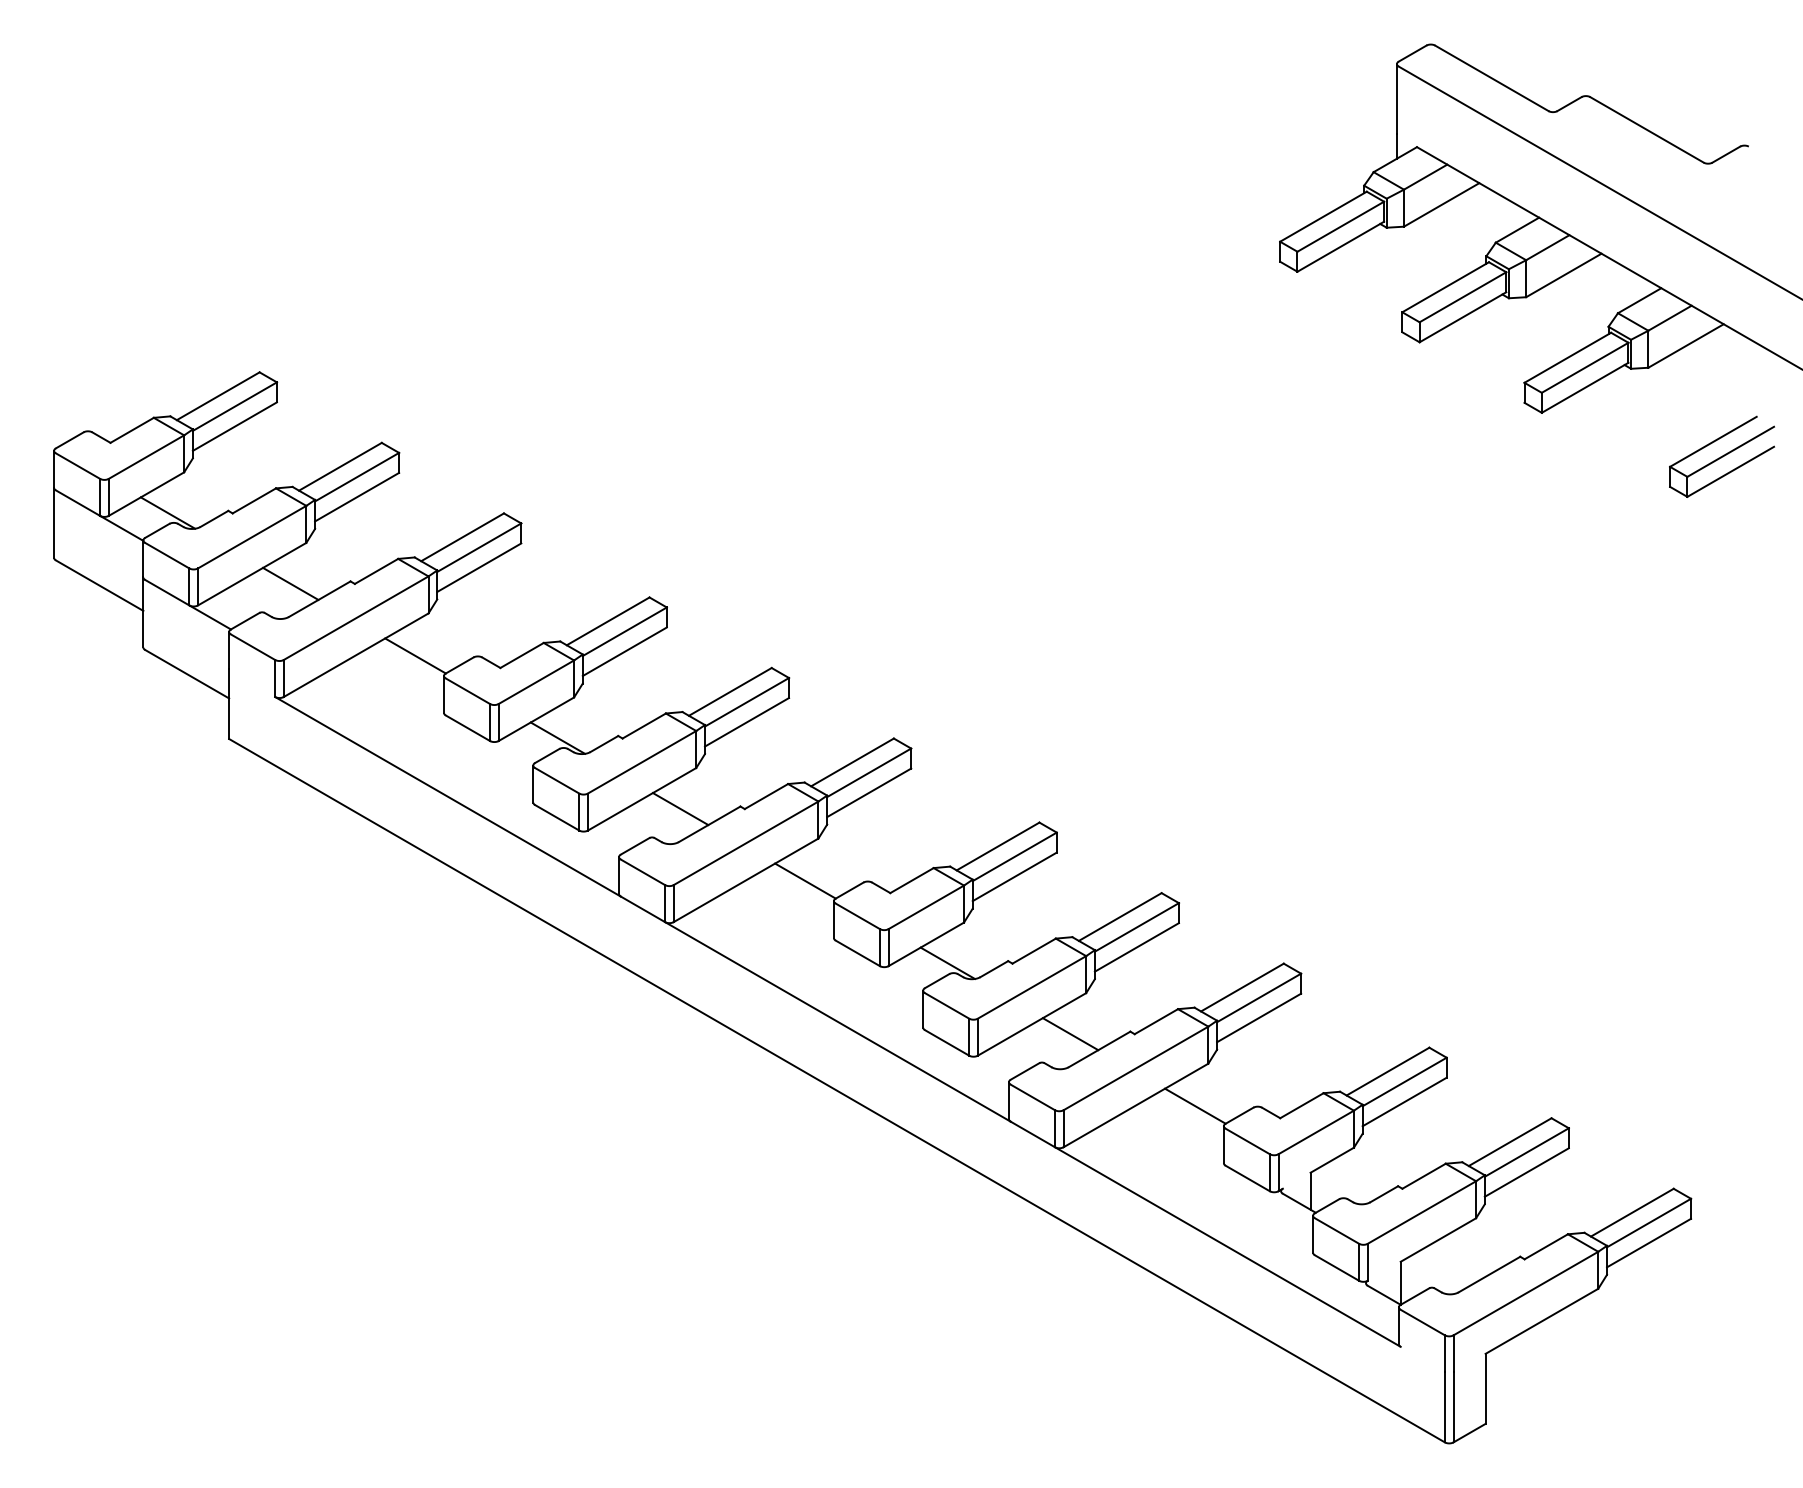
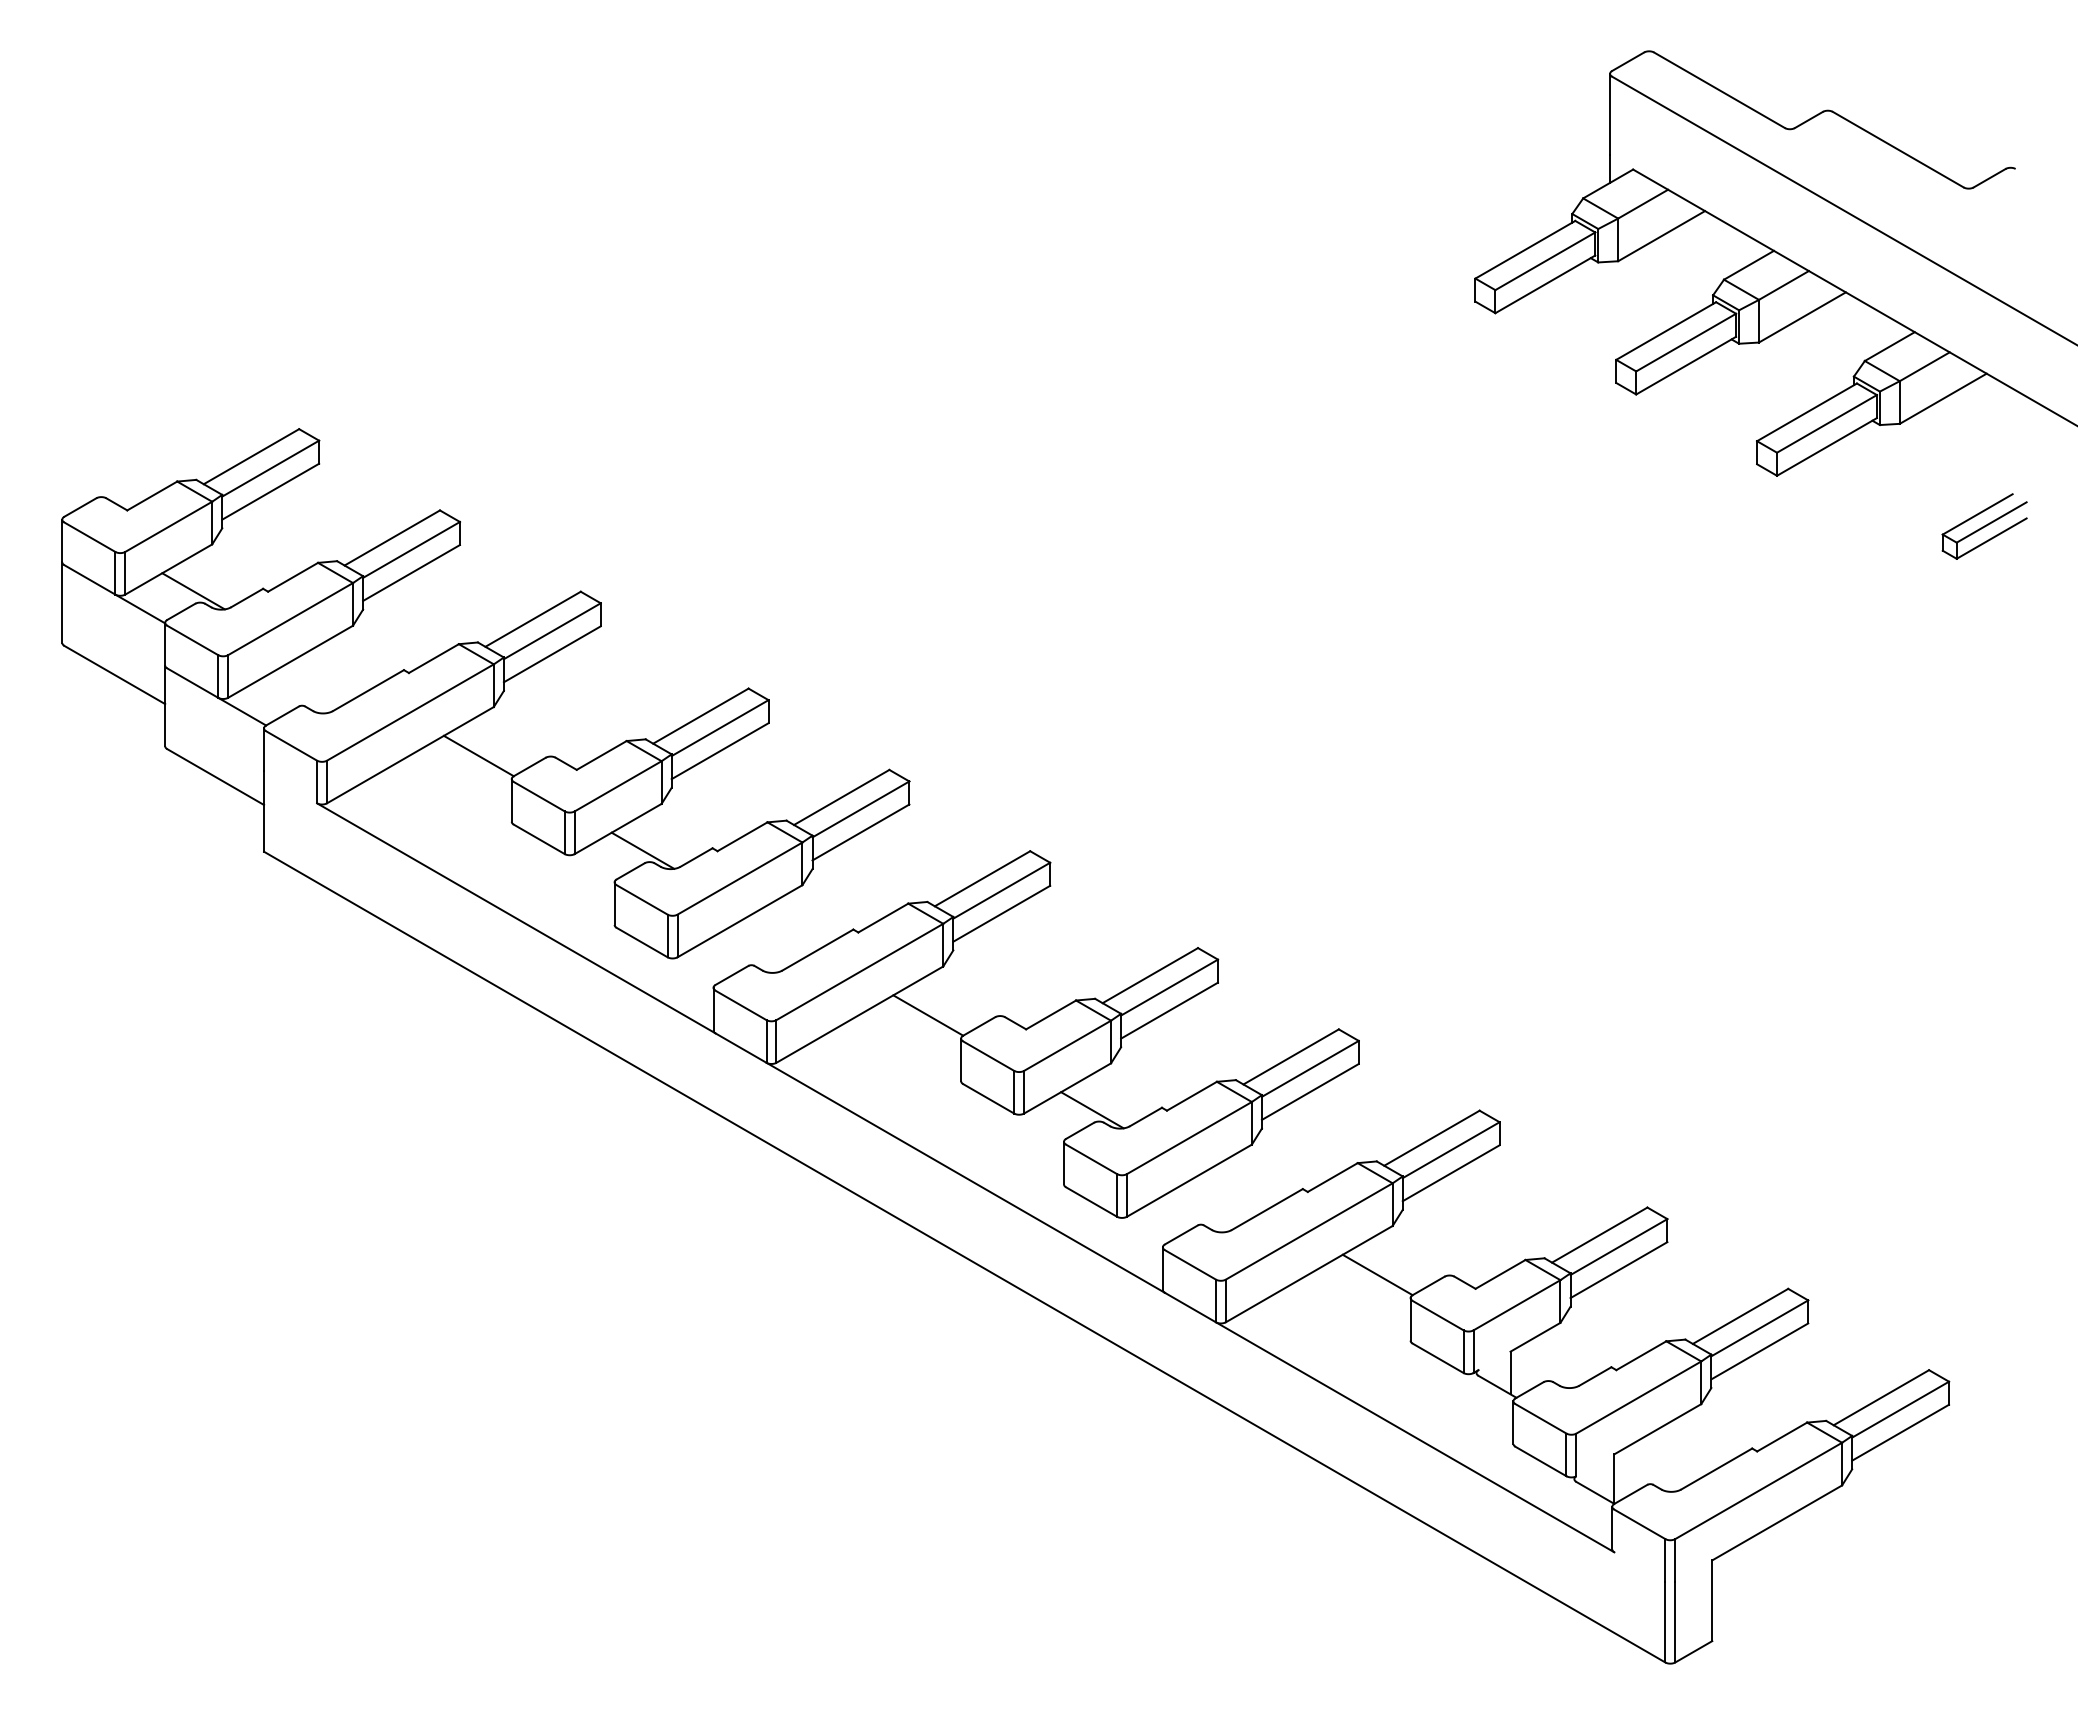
part: (1721, 456) -> (1984, 526), size x0.7
line: (291, 583) -> (335, 672), removed
line: (680, 809) -> (784, 932), removed
line: (1070, 1033) -> (1233, 1191), removed

